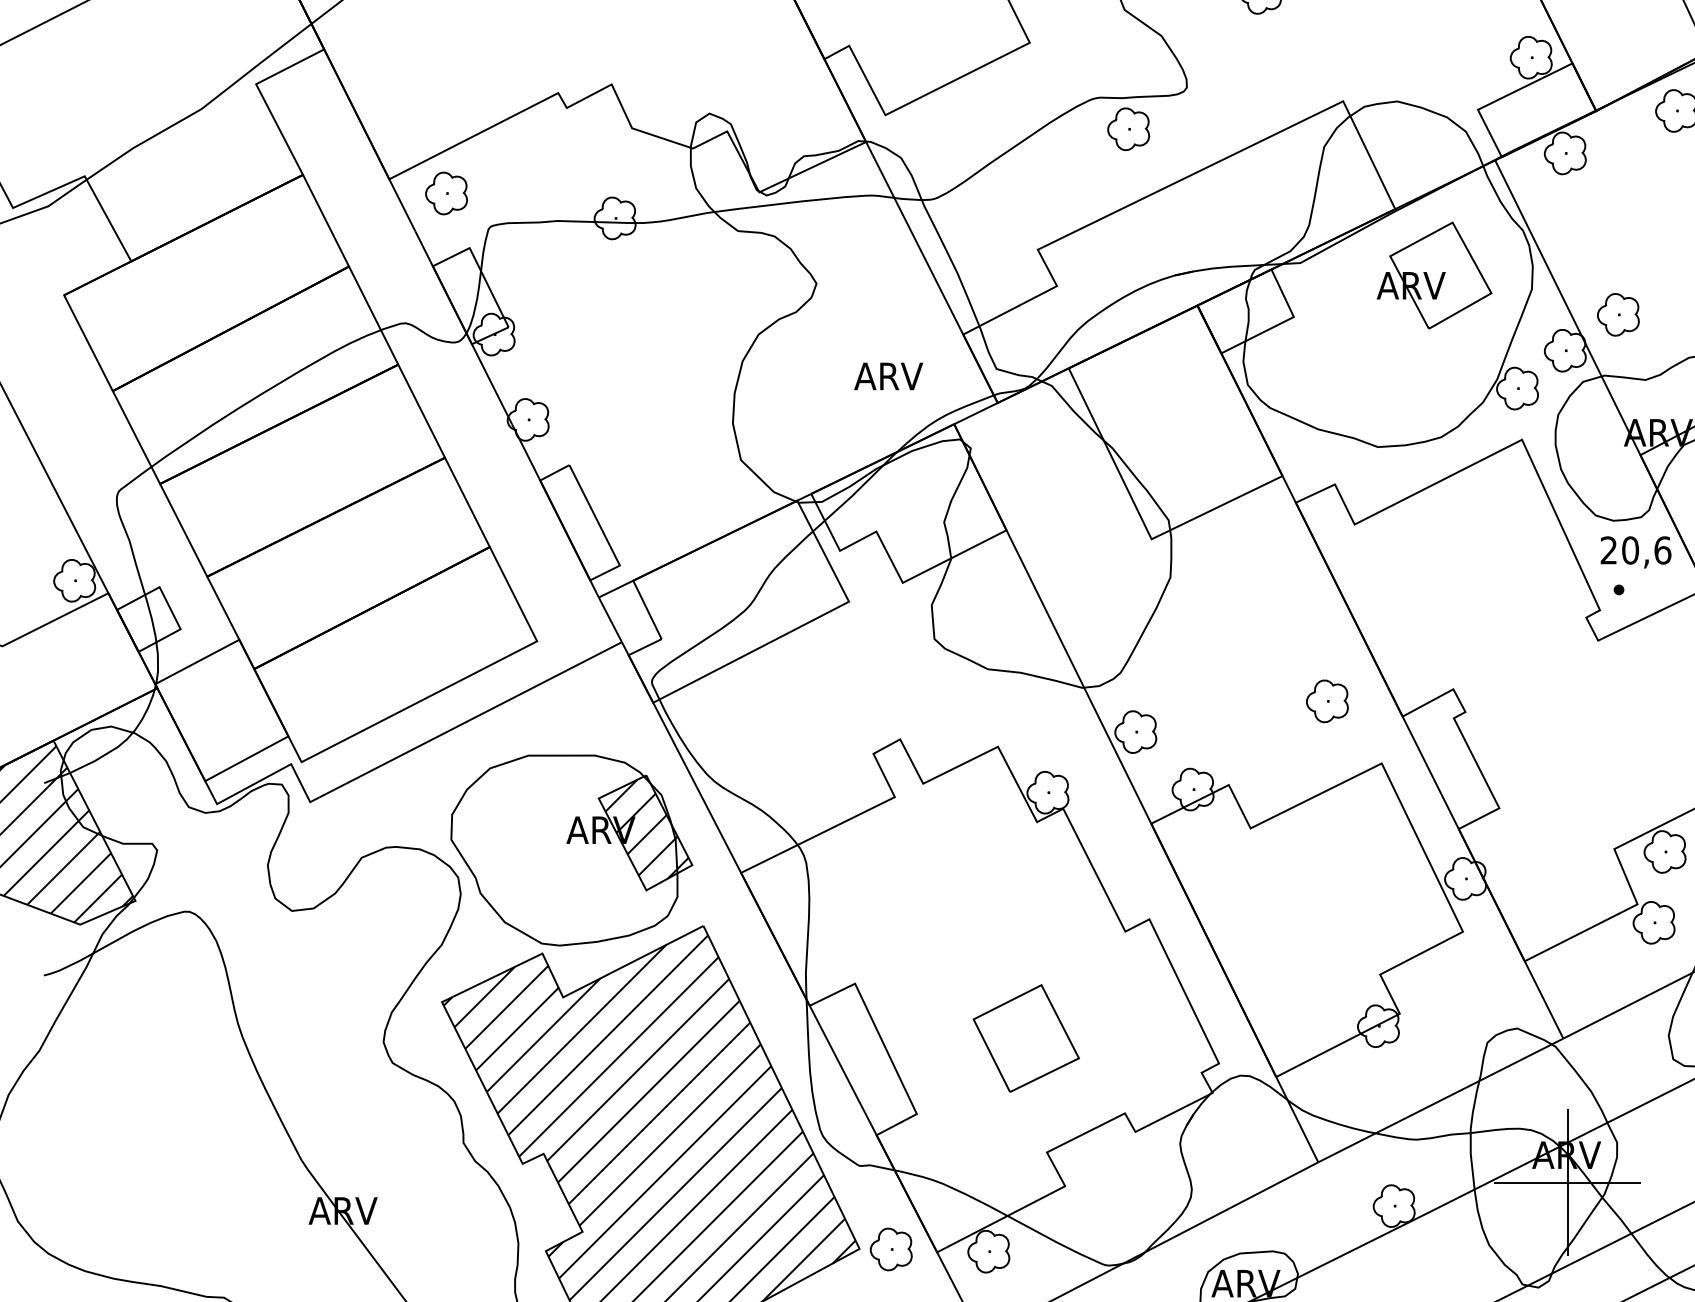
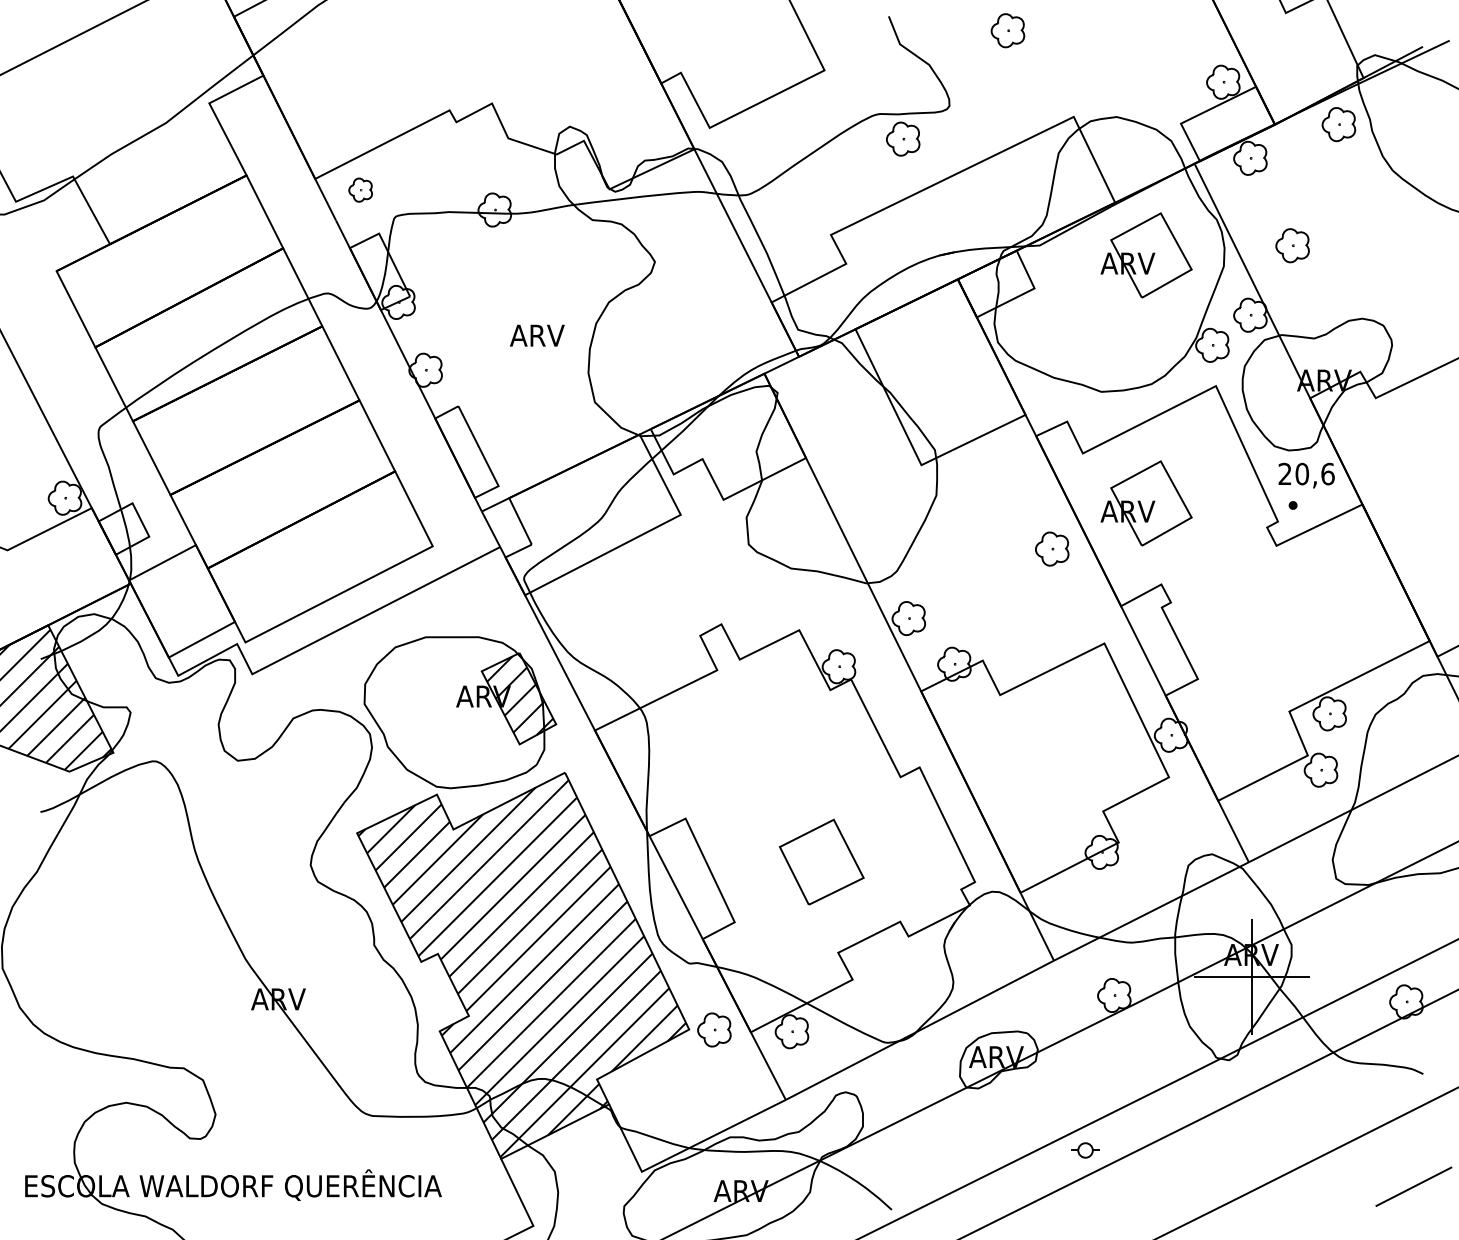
part: (446, 192) -> (360, 189), size x0.7
part: (1618, 314) -> (1292, 245), moved
text: (888, 376) -> (537, 335), moved
part: (1434, 587) -> (1146, 503), added
part: (1327, 700) -> (1052, 548), moved

